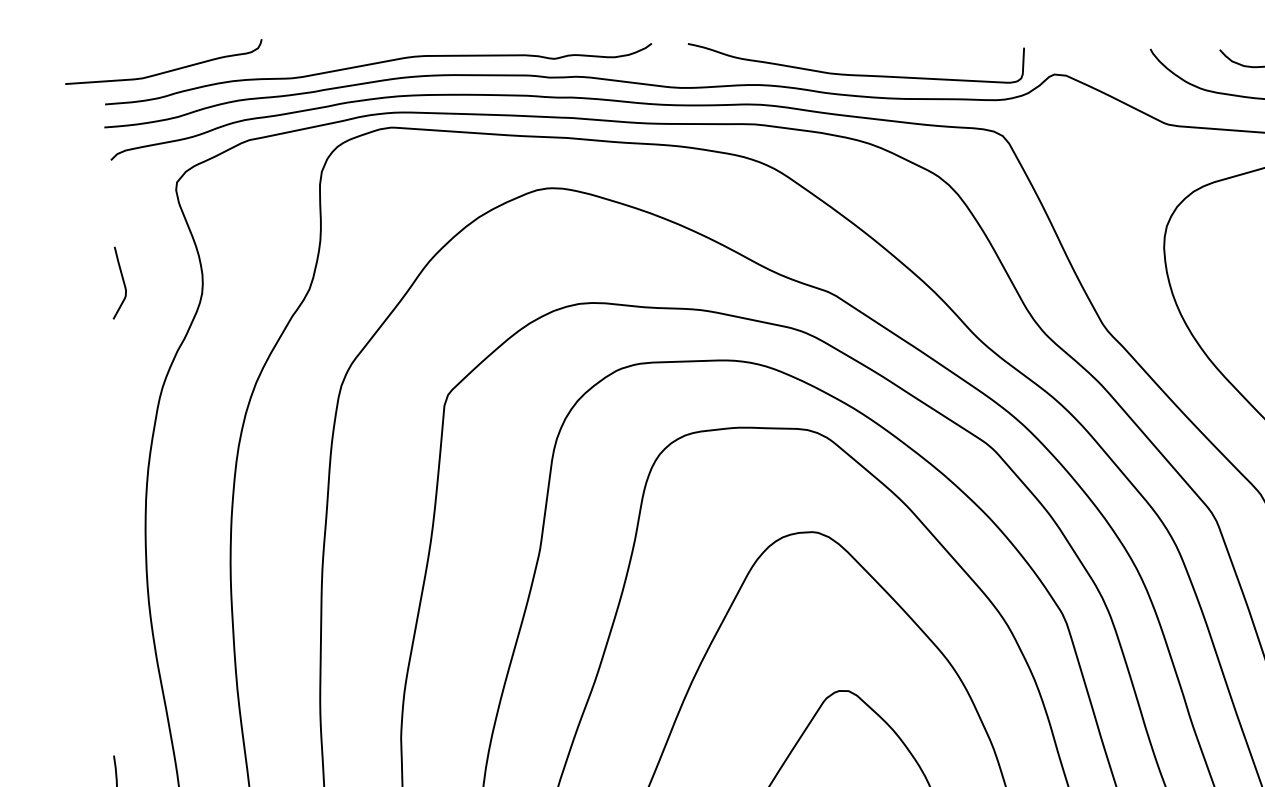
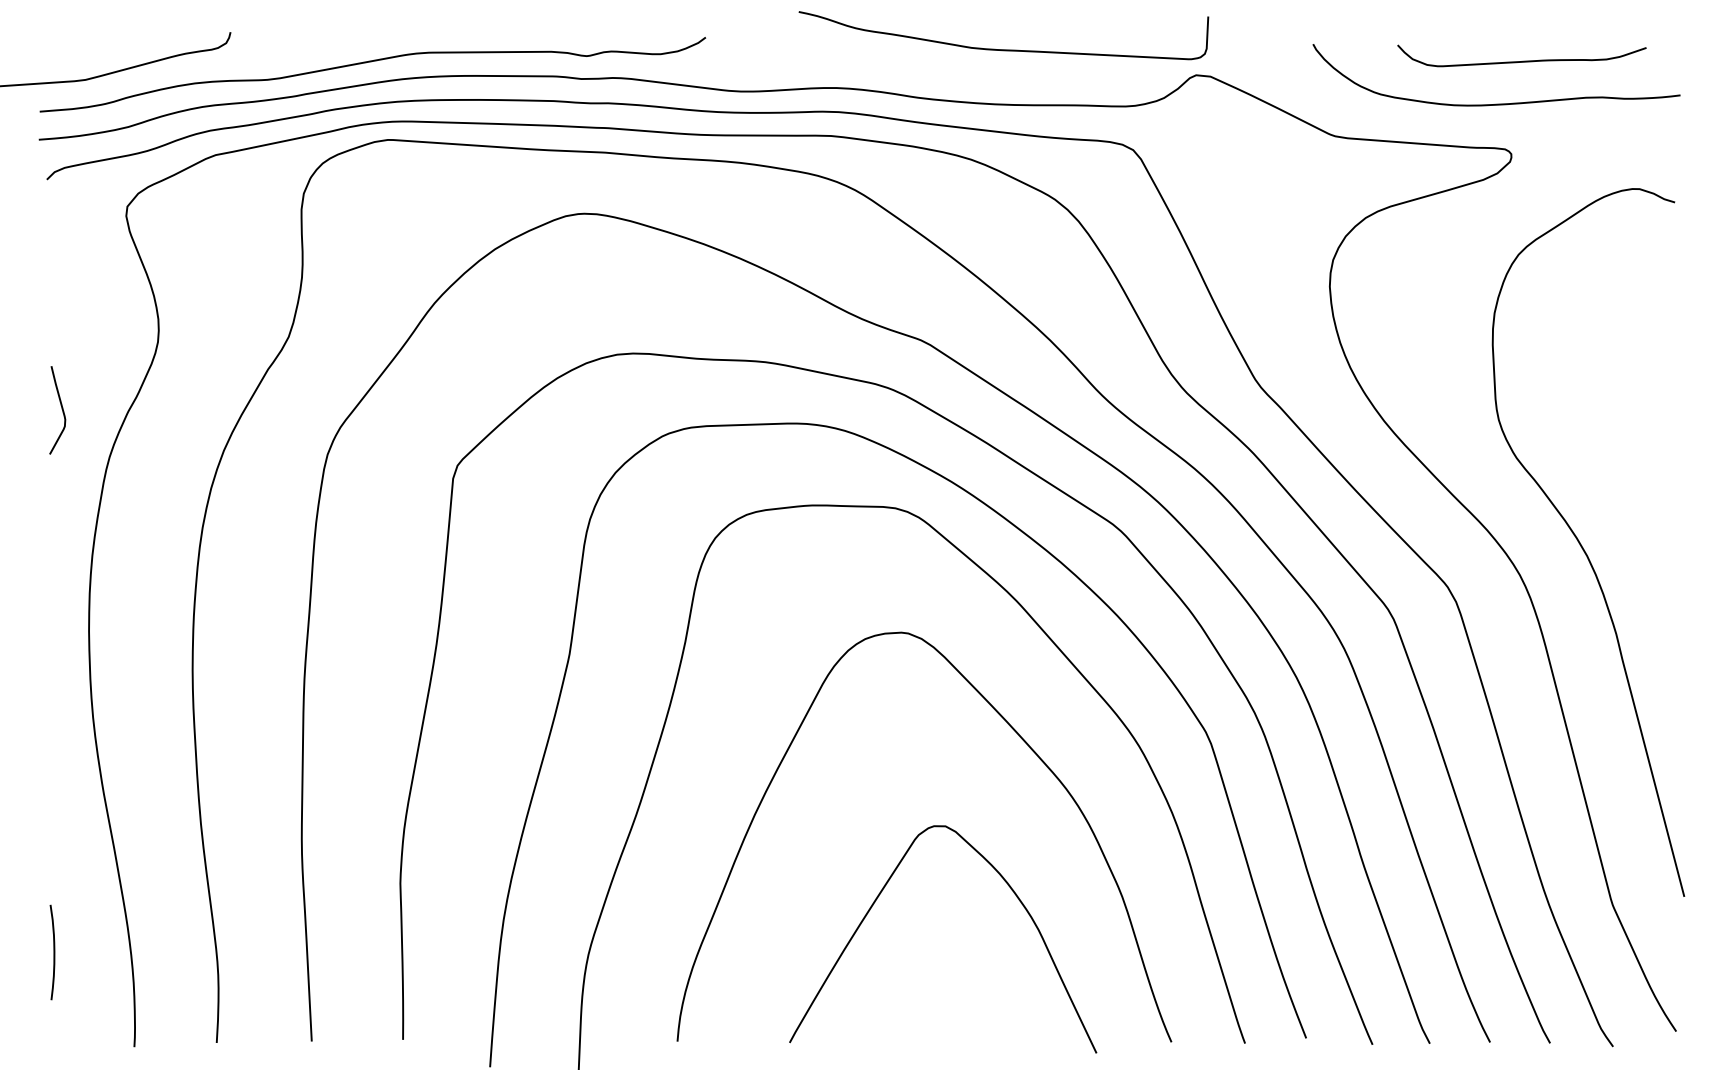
curve: (856, 74) -> (1003, 49), moved
curve: (122, 282) -> (61, 409), moved

